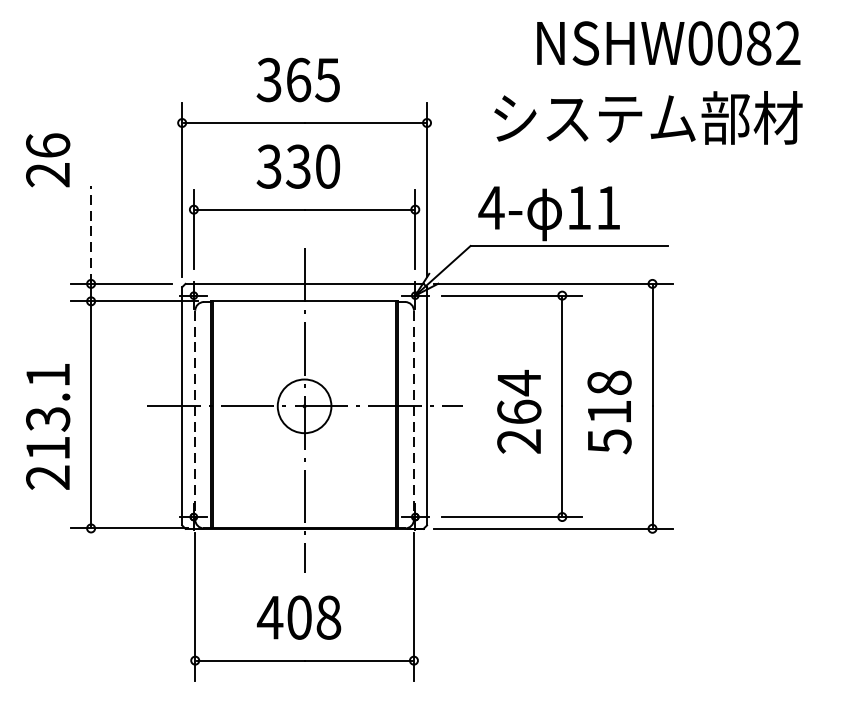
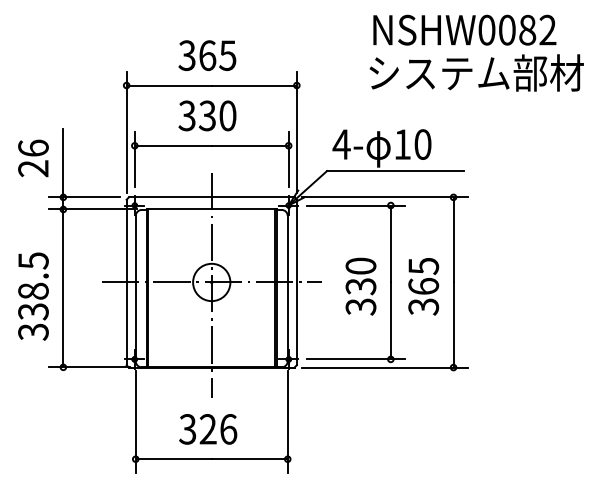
text: (648, 117) -> (476, 72), moved
text: (48, 160) -> (33, 158), moved
text: (607, 207) -> (422, 144), 11 -> 10
line: (91, 233) -> (63, 162), dashed -> solid
text: (518, 412) -> (360, 286), 264 -> 330
text: (609, 412) -> (423, 286), 518 -> 365
line: (194, 415) -> (135, 288), dashed -> solid
line: (413, 415) -> (287, 288), dashed -> solid
text: (48, 426) -> (33, 296), 213.1 -> 338.5
text: (298, 617) -> (207, 429), 408 -> 326

